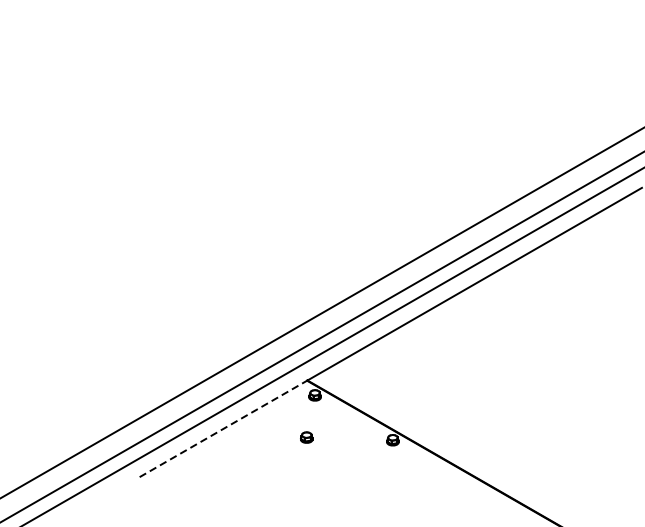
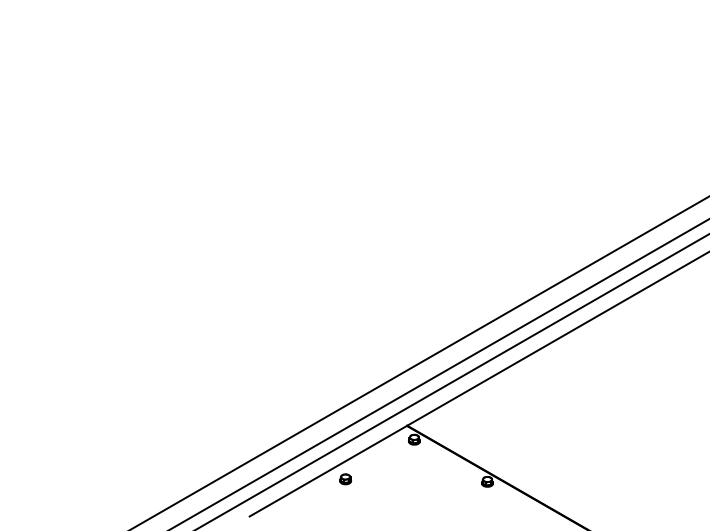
line: (223, 429) -> (328, 471), dashed -> solid
part: (306, 437) -> (345, 479), moved

